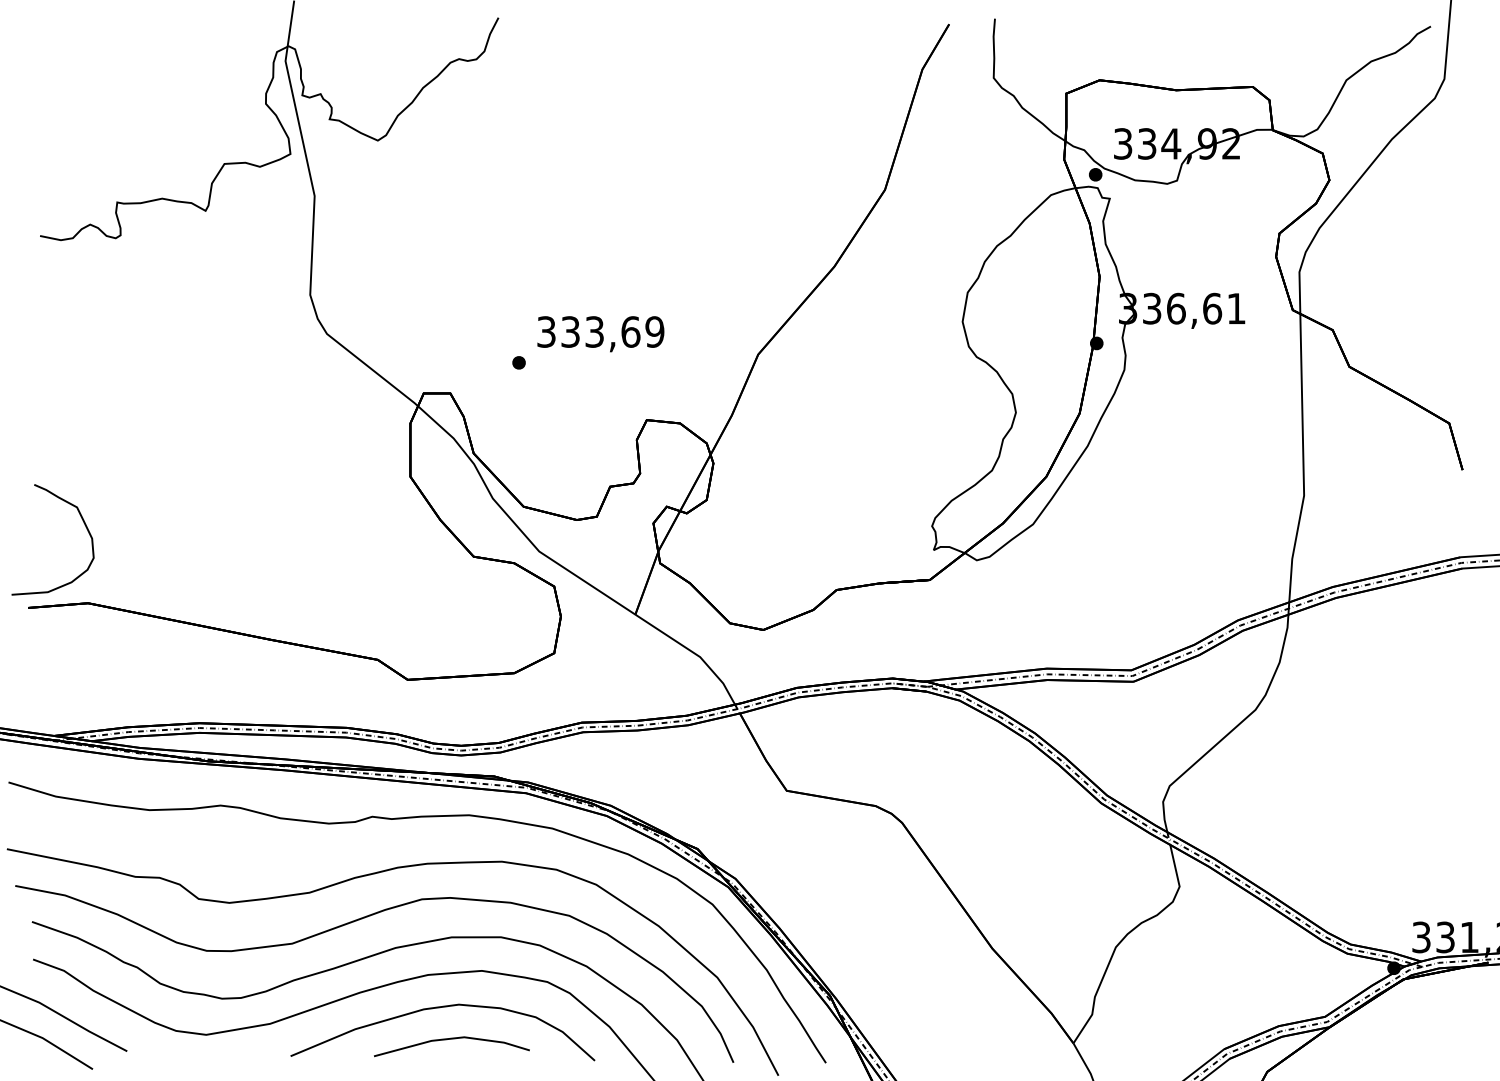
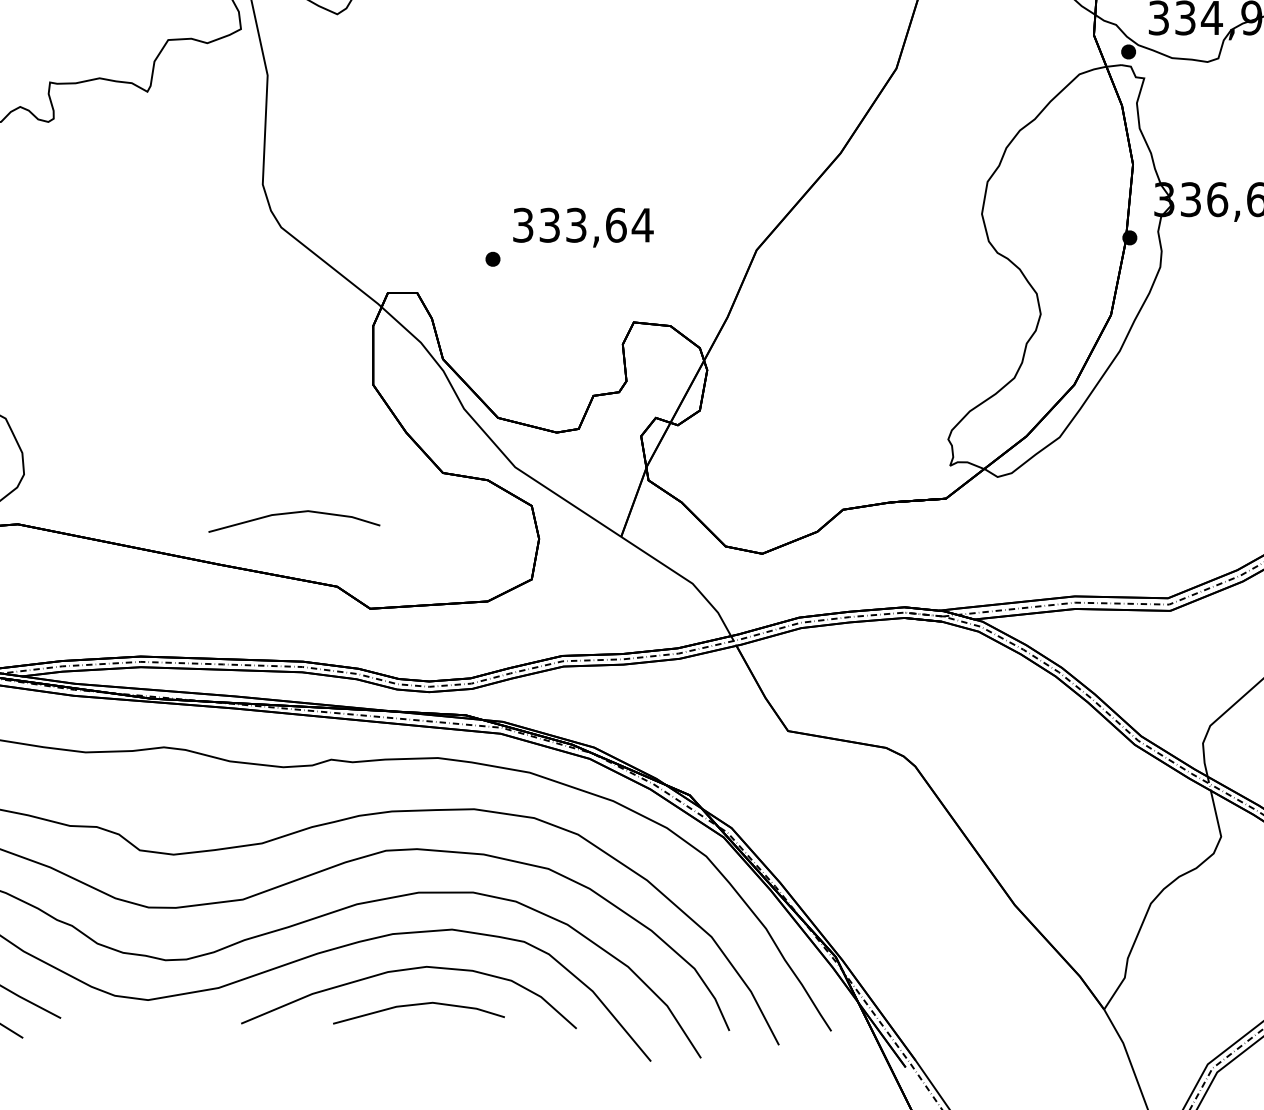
text: (654, 331) -> (642, 224), 333,69 -> 333,64
line: (338, 593) -> (293, 513), added

